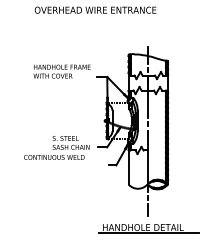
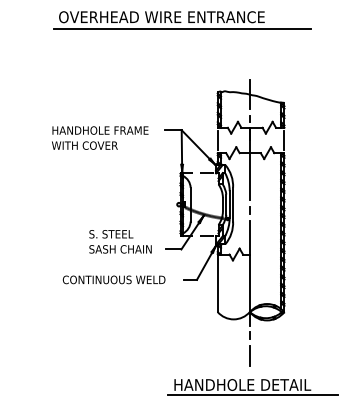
line: (107, 17) -> (182, 29), added
text: (61, 71) -> (99, 137), moved
text: (54, 157) -> (114, 280), moved

